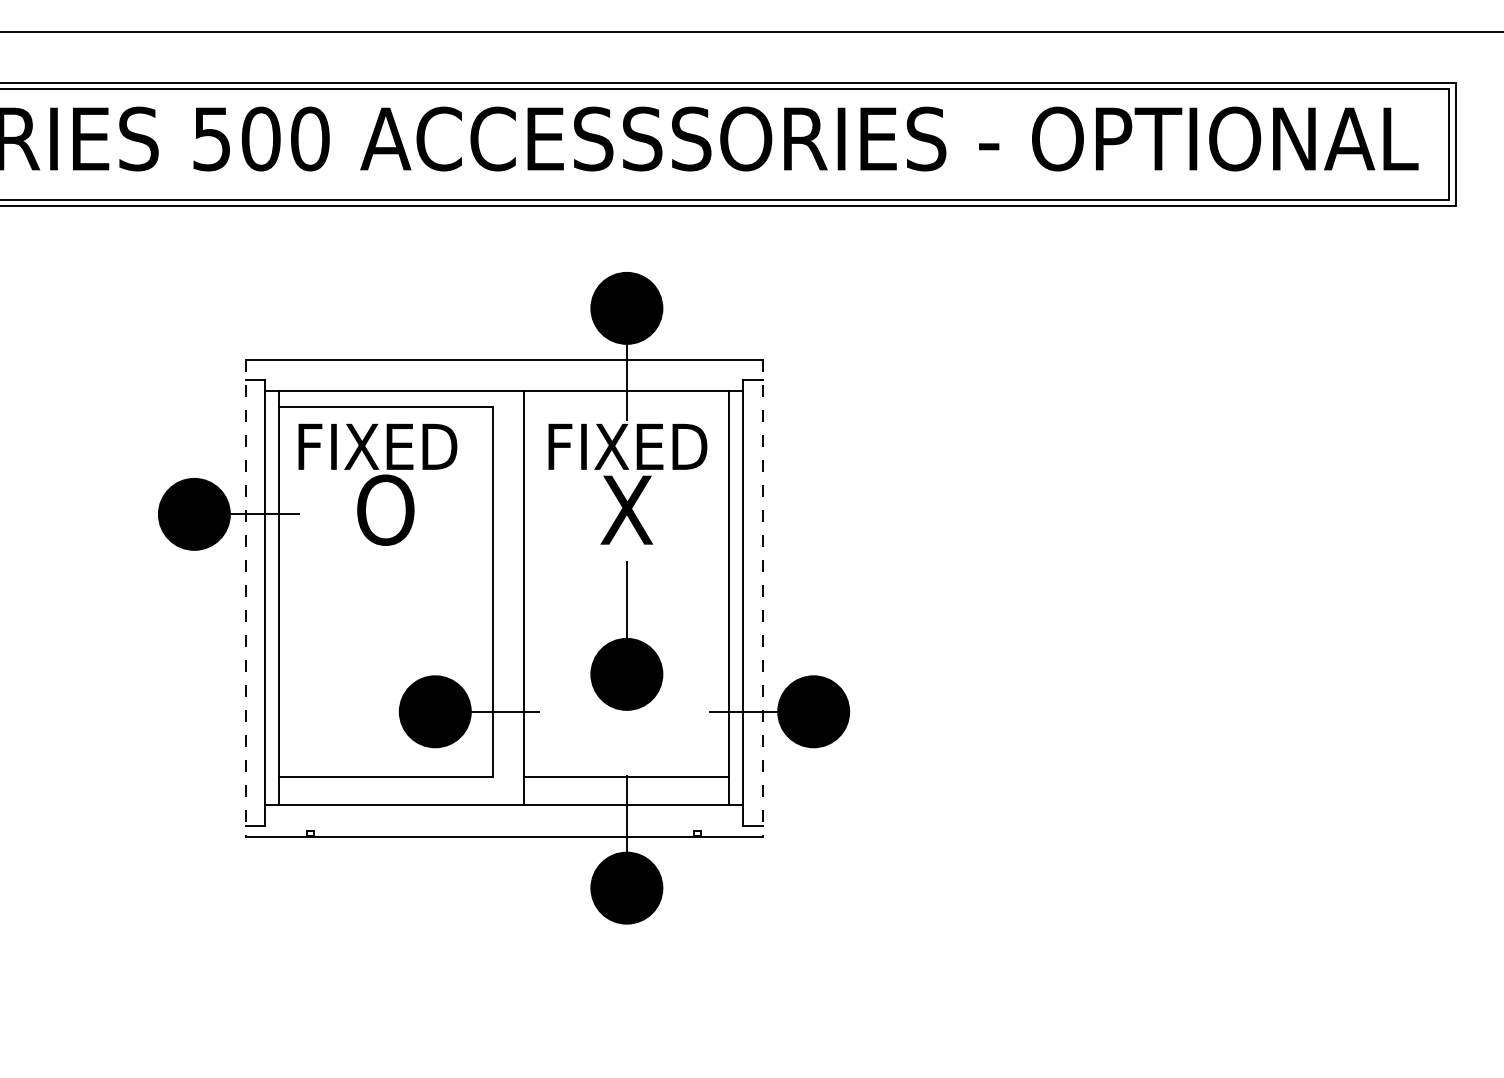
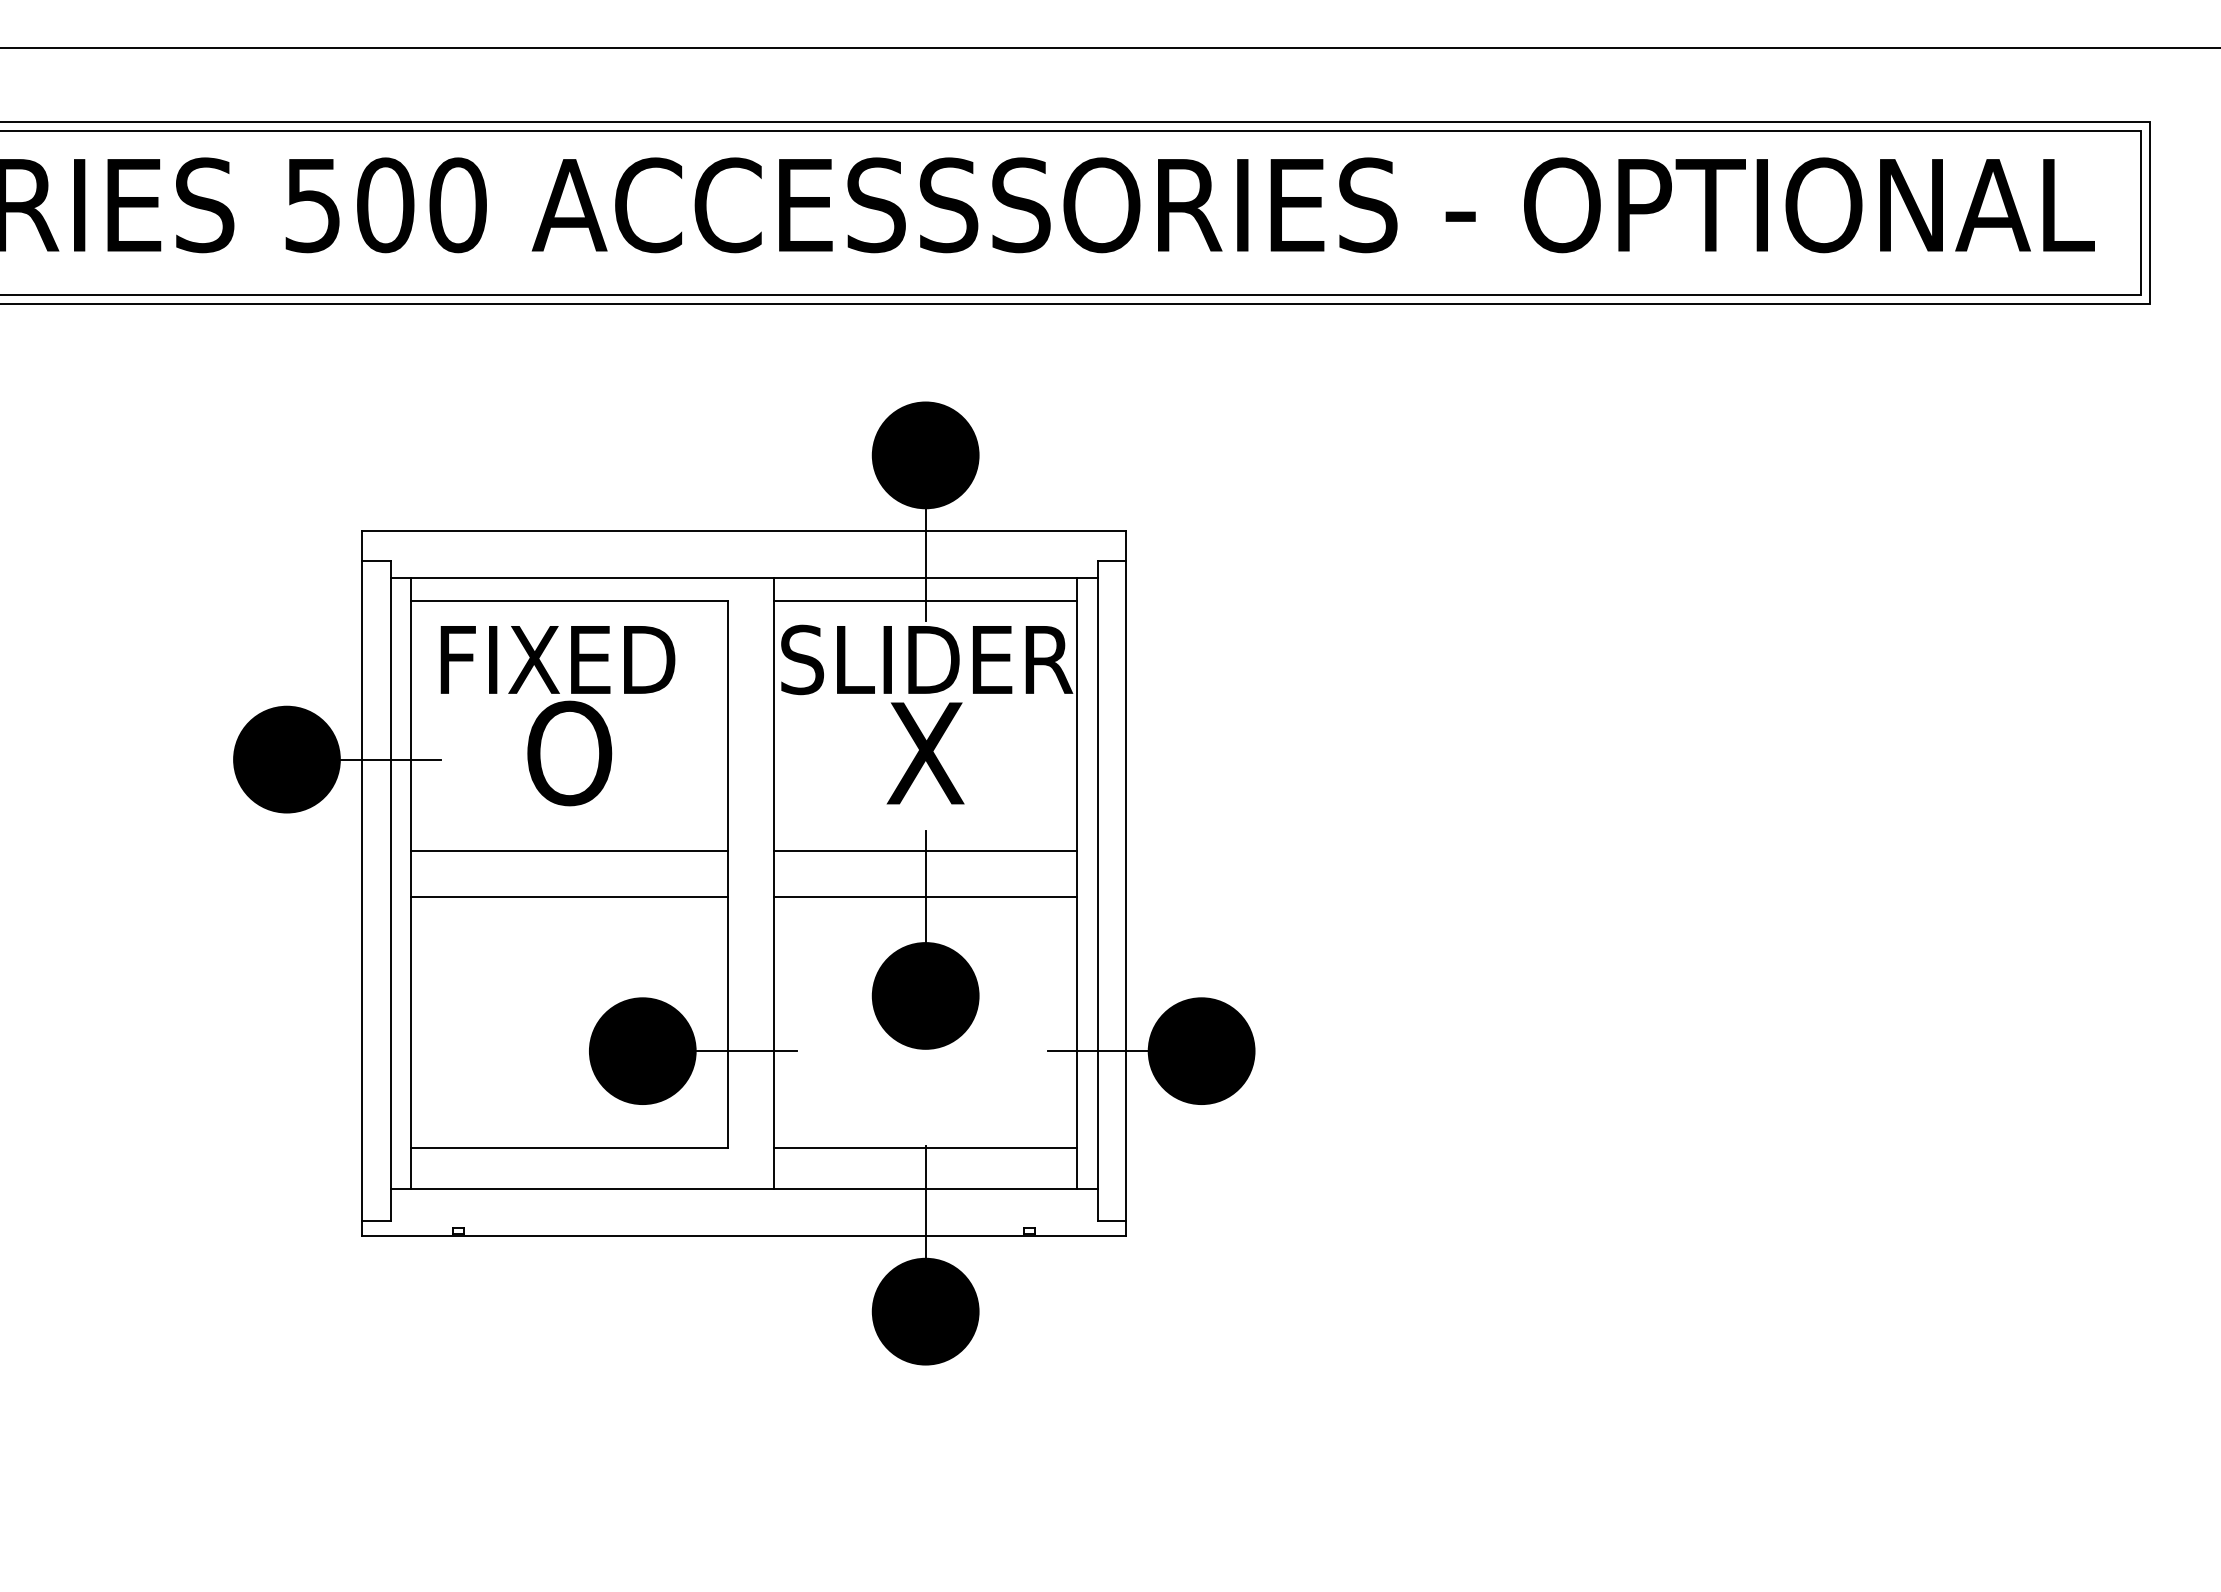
line: (626, 406) -> (925, 600), added
text: (627, 446) -> (926, 659), FIXED -> SLIDER
line: (385, 576) -> (569, 851), added
line: (626, 576) -> (925, 851), added
line: (245, 598) -> (362, 883), dashed -> solid
line: (762, 598) -> (1126, 883), dashed -> solid
line: (385, 607) -> (569, 897), added
line: (626, 607) -> (925, 897), added

